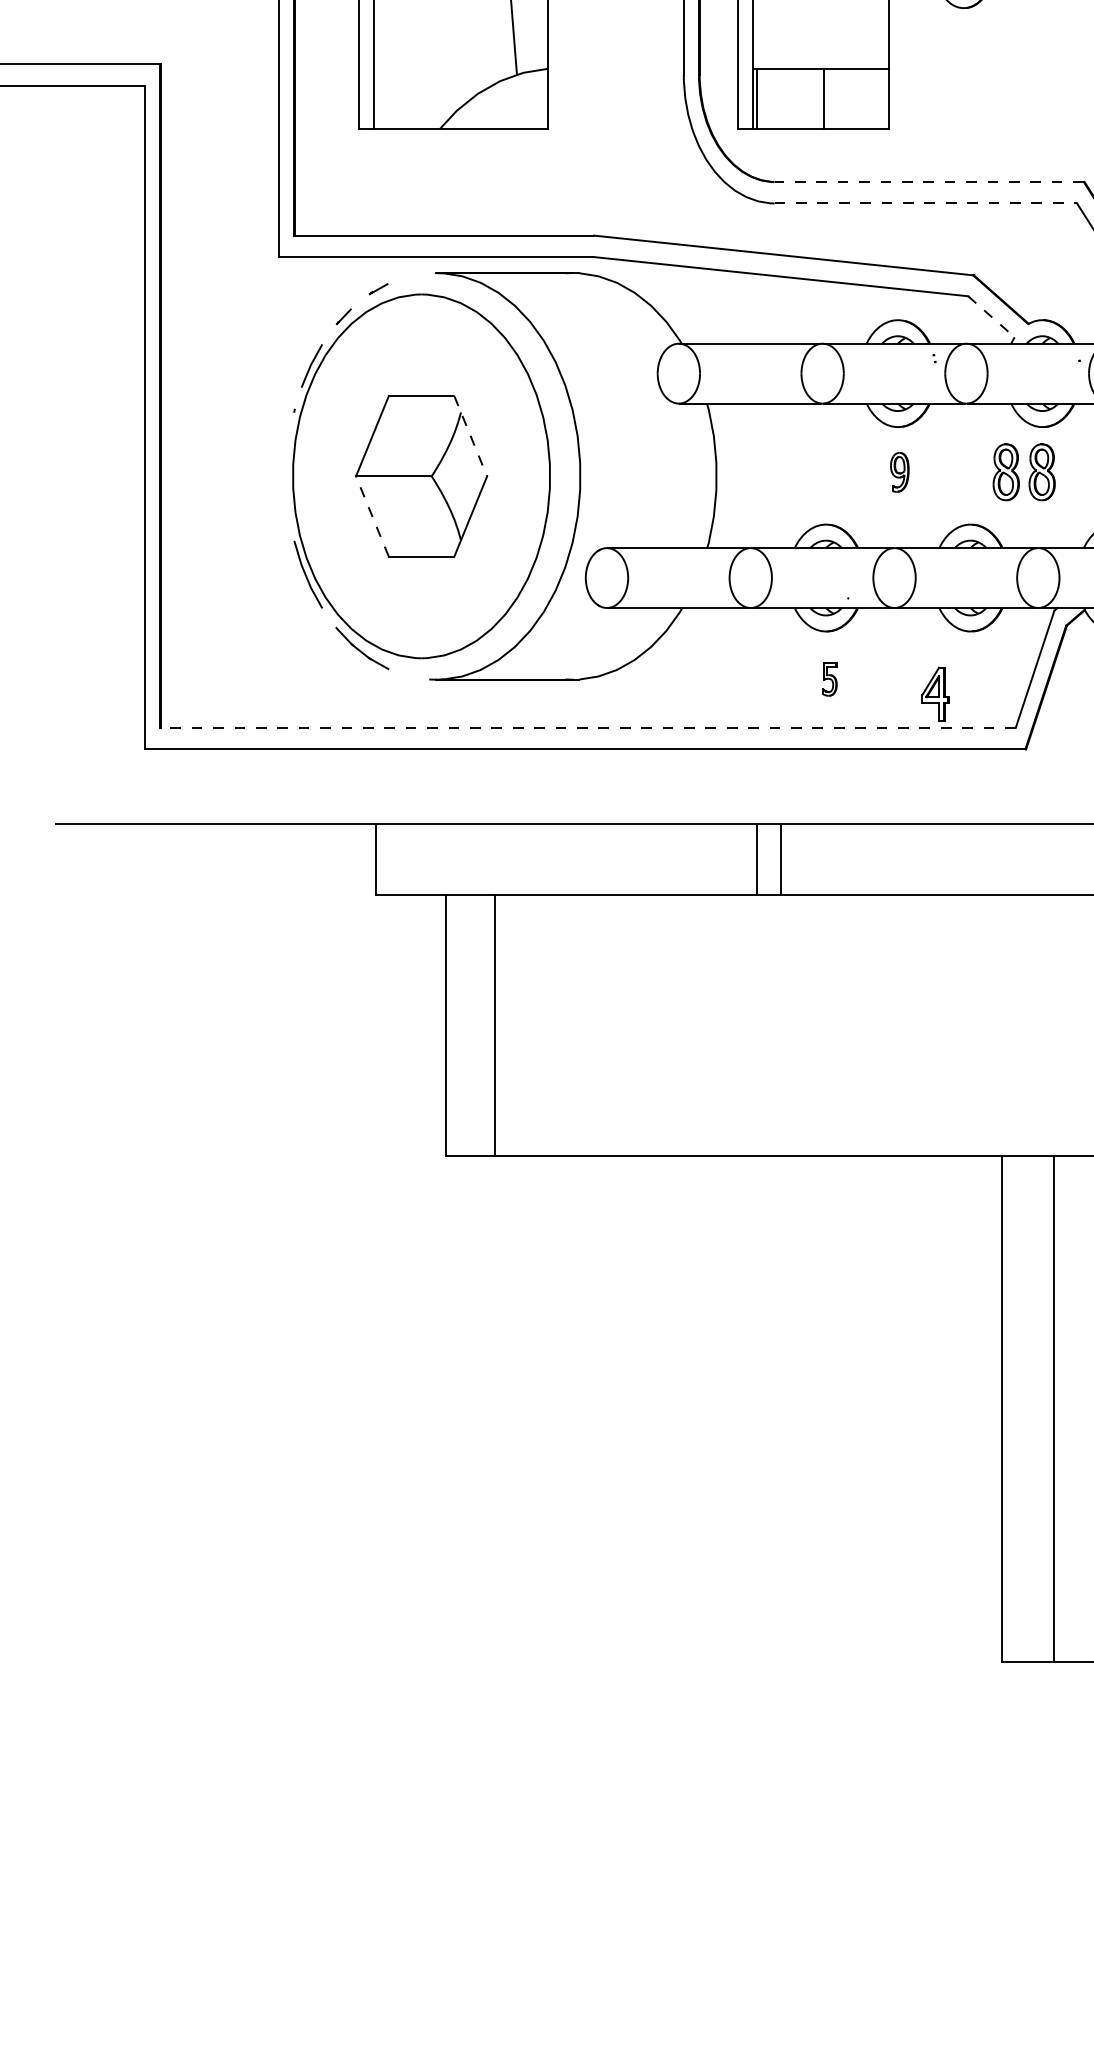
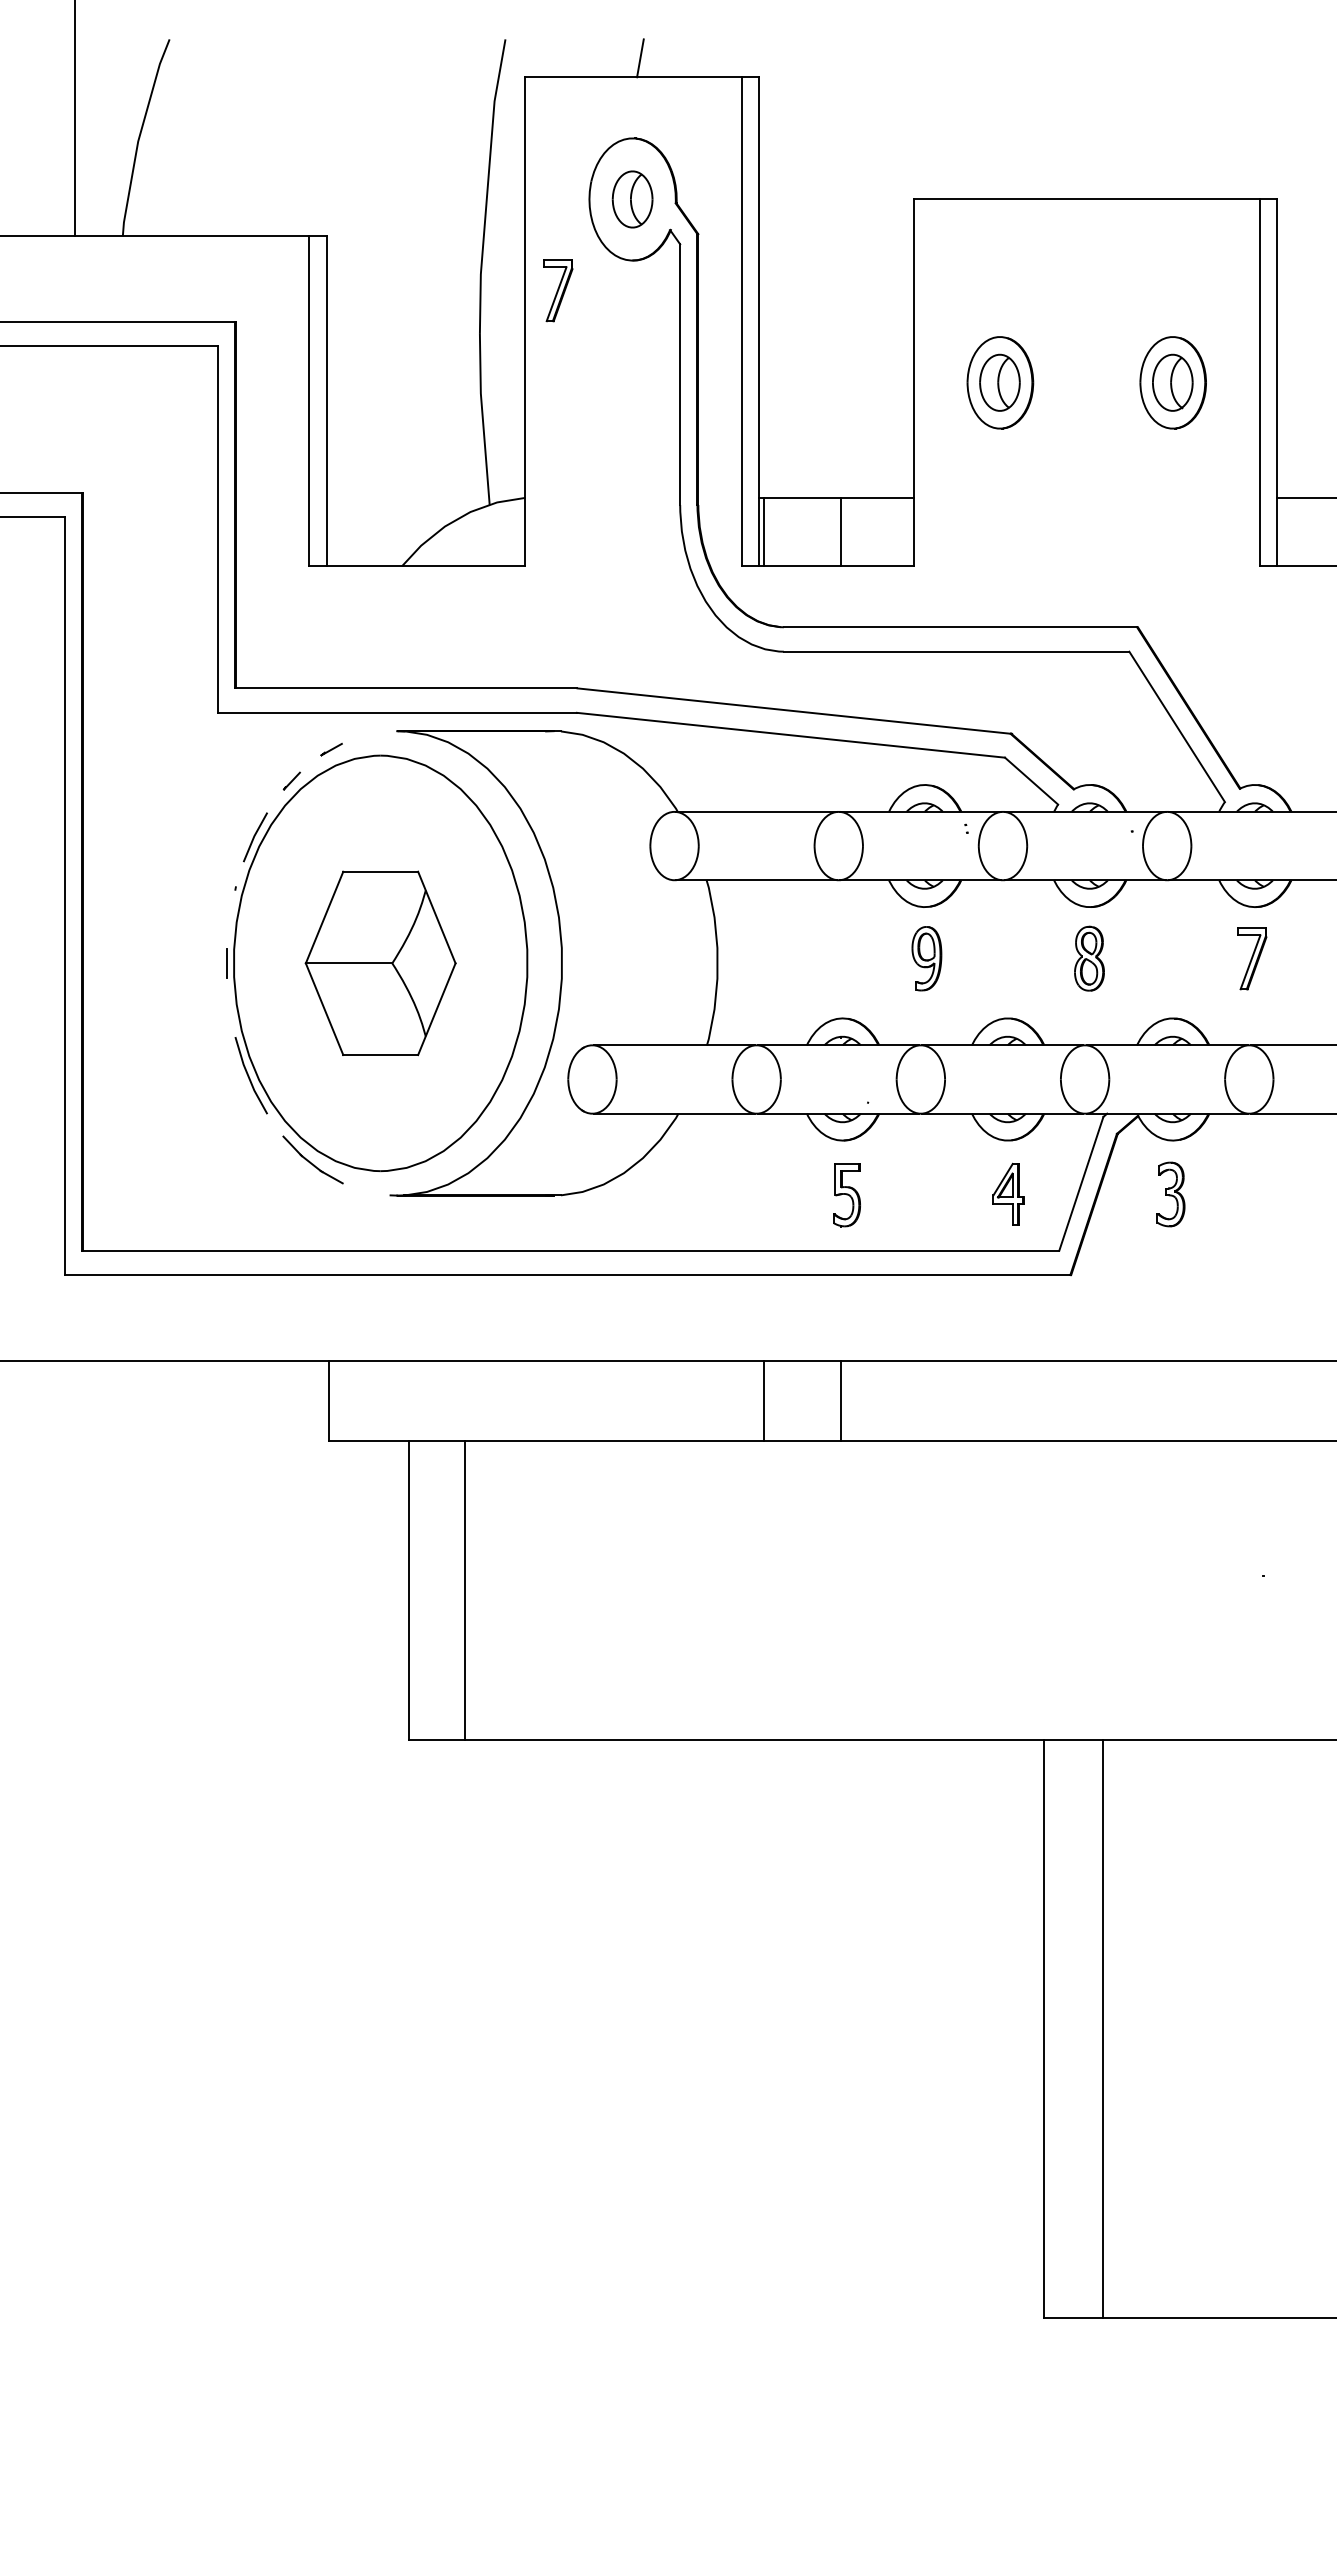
line: (929, 182) -> (960, 627), dashed -> solid
line: (925, 203) -> (956, 651), dashed -> solid
line: (991, 317) -> (1031, 781), dashed -> solid
line: (470, 436) -> (436, 917), dashed -> solid
part: (899, 472) -> (926, 958), size x1.43
part: (1006, 472) -> (1048, 958), removed
line: (287, 476) -> (227, 963), added
line: (372, 516) -> (324, 1009), dashed -> solid
part: (829, 679) -> (846, 1195), size x1.67
part: (935, 693) -> (1008, 1193), moved
line: (587, 727) -> (570, 1250), dashed -> solid
line: (781, 859) -> (840, 1400), moved

